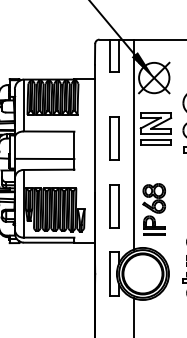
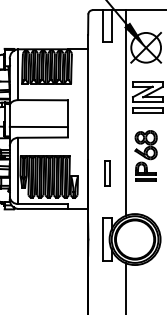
part: (114, 138) -> (107, 106), removed
part: (114, 206) -> (107, 173), size x0.6
part: (153, 209) -> (145, 155), moved

